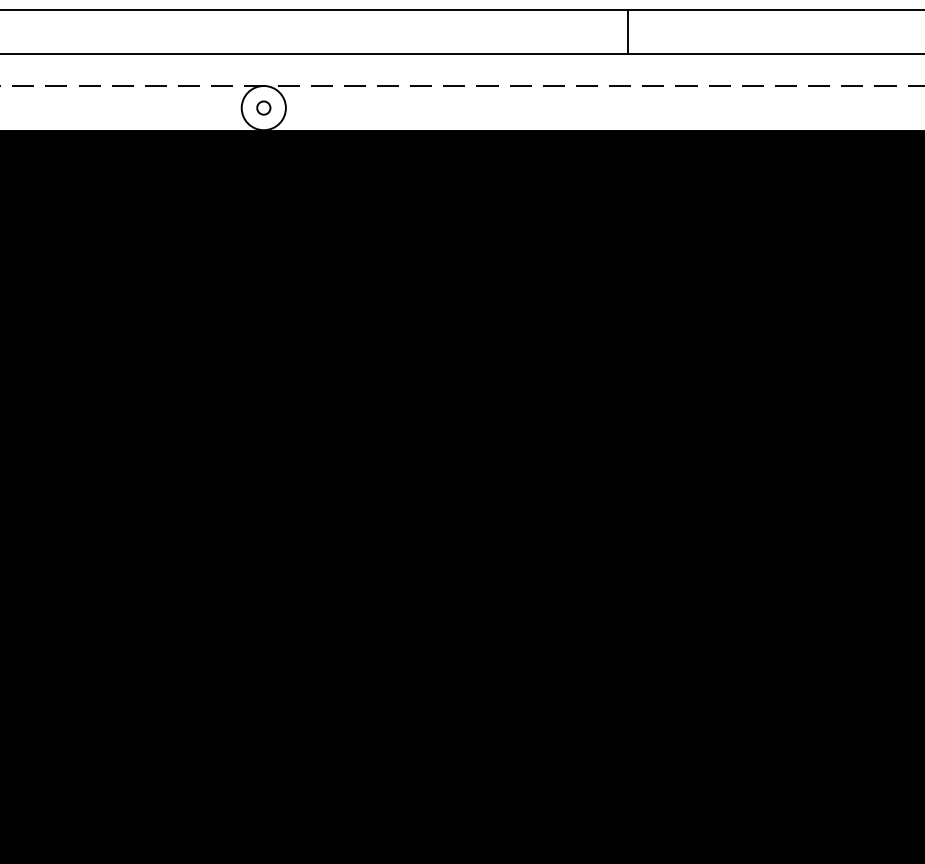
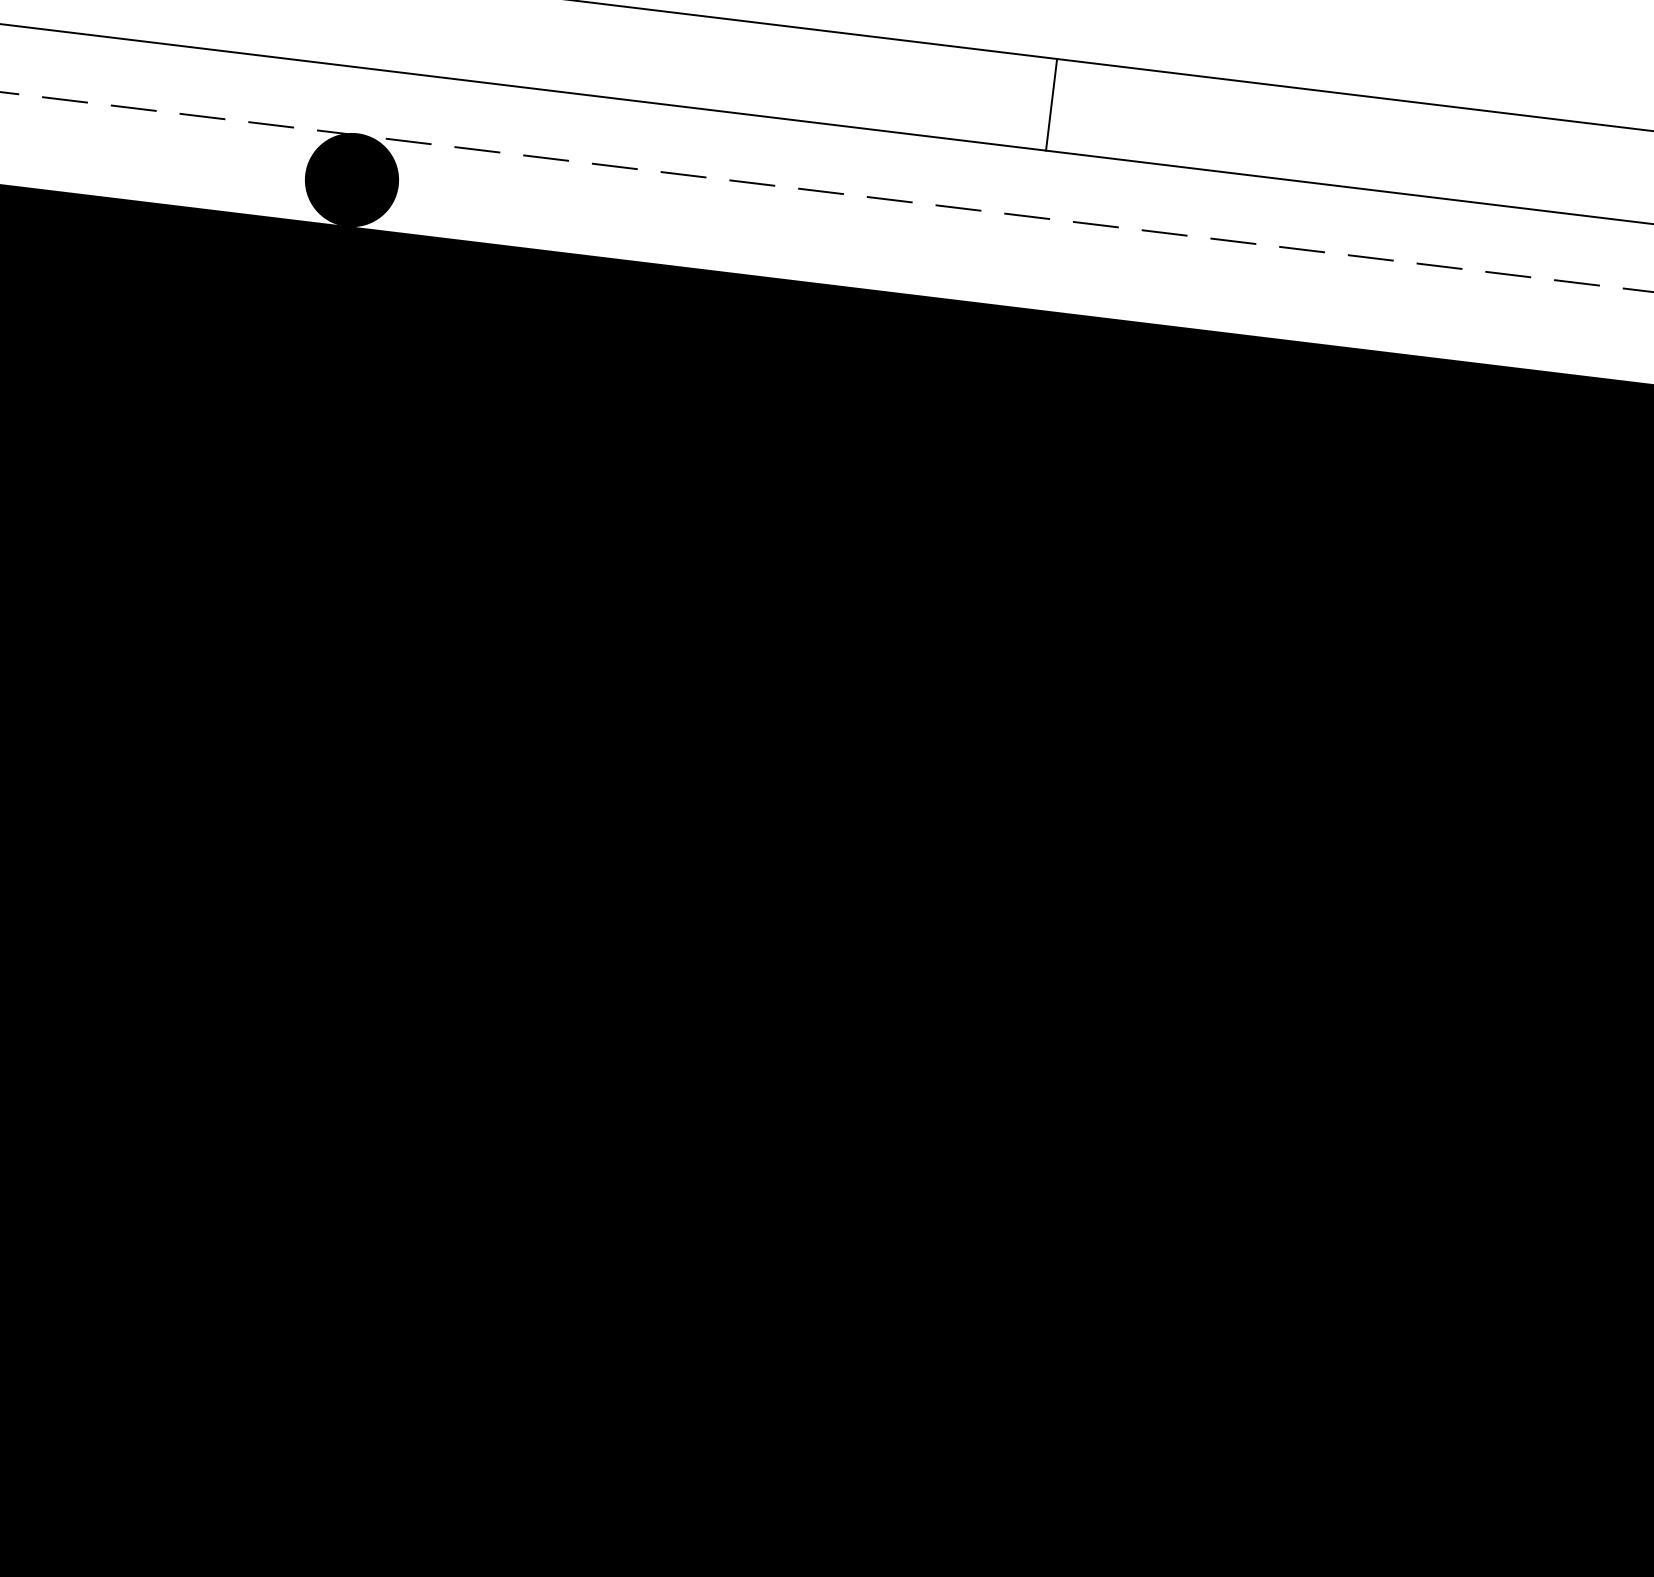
line: (628, 31) -> (1052, 103), moved
fill: (263, 108) -> (351, 180), added

